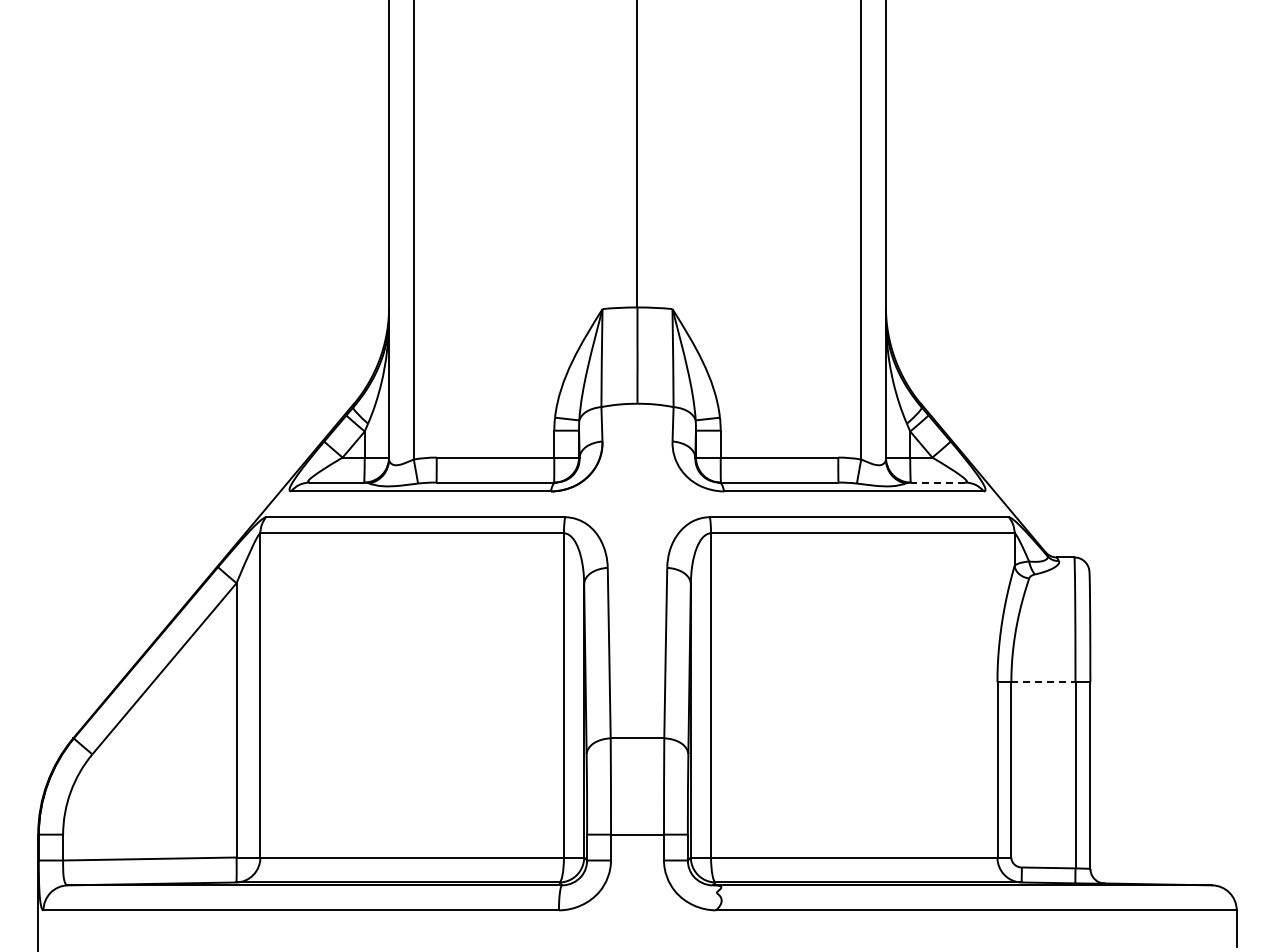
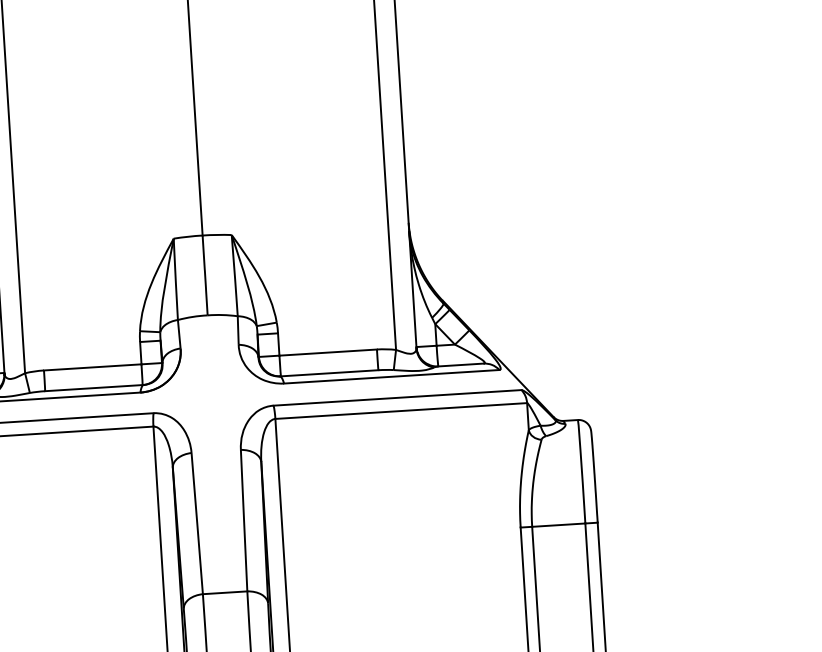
line: (937, 482) -> (460, 364), dashed -> solid
line: (1043, 682) -> (558, 525), dashed -> solid

